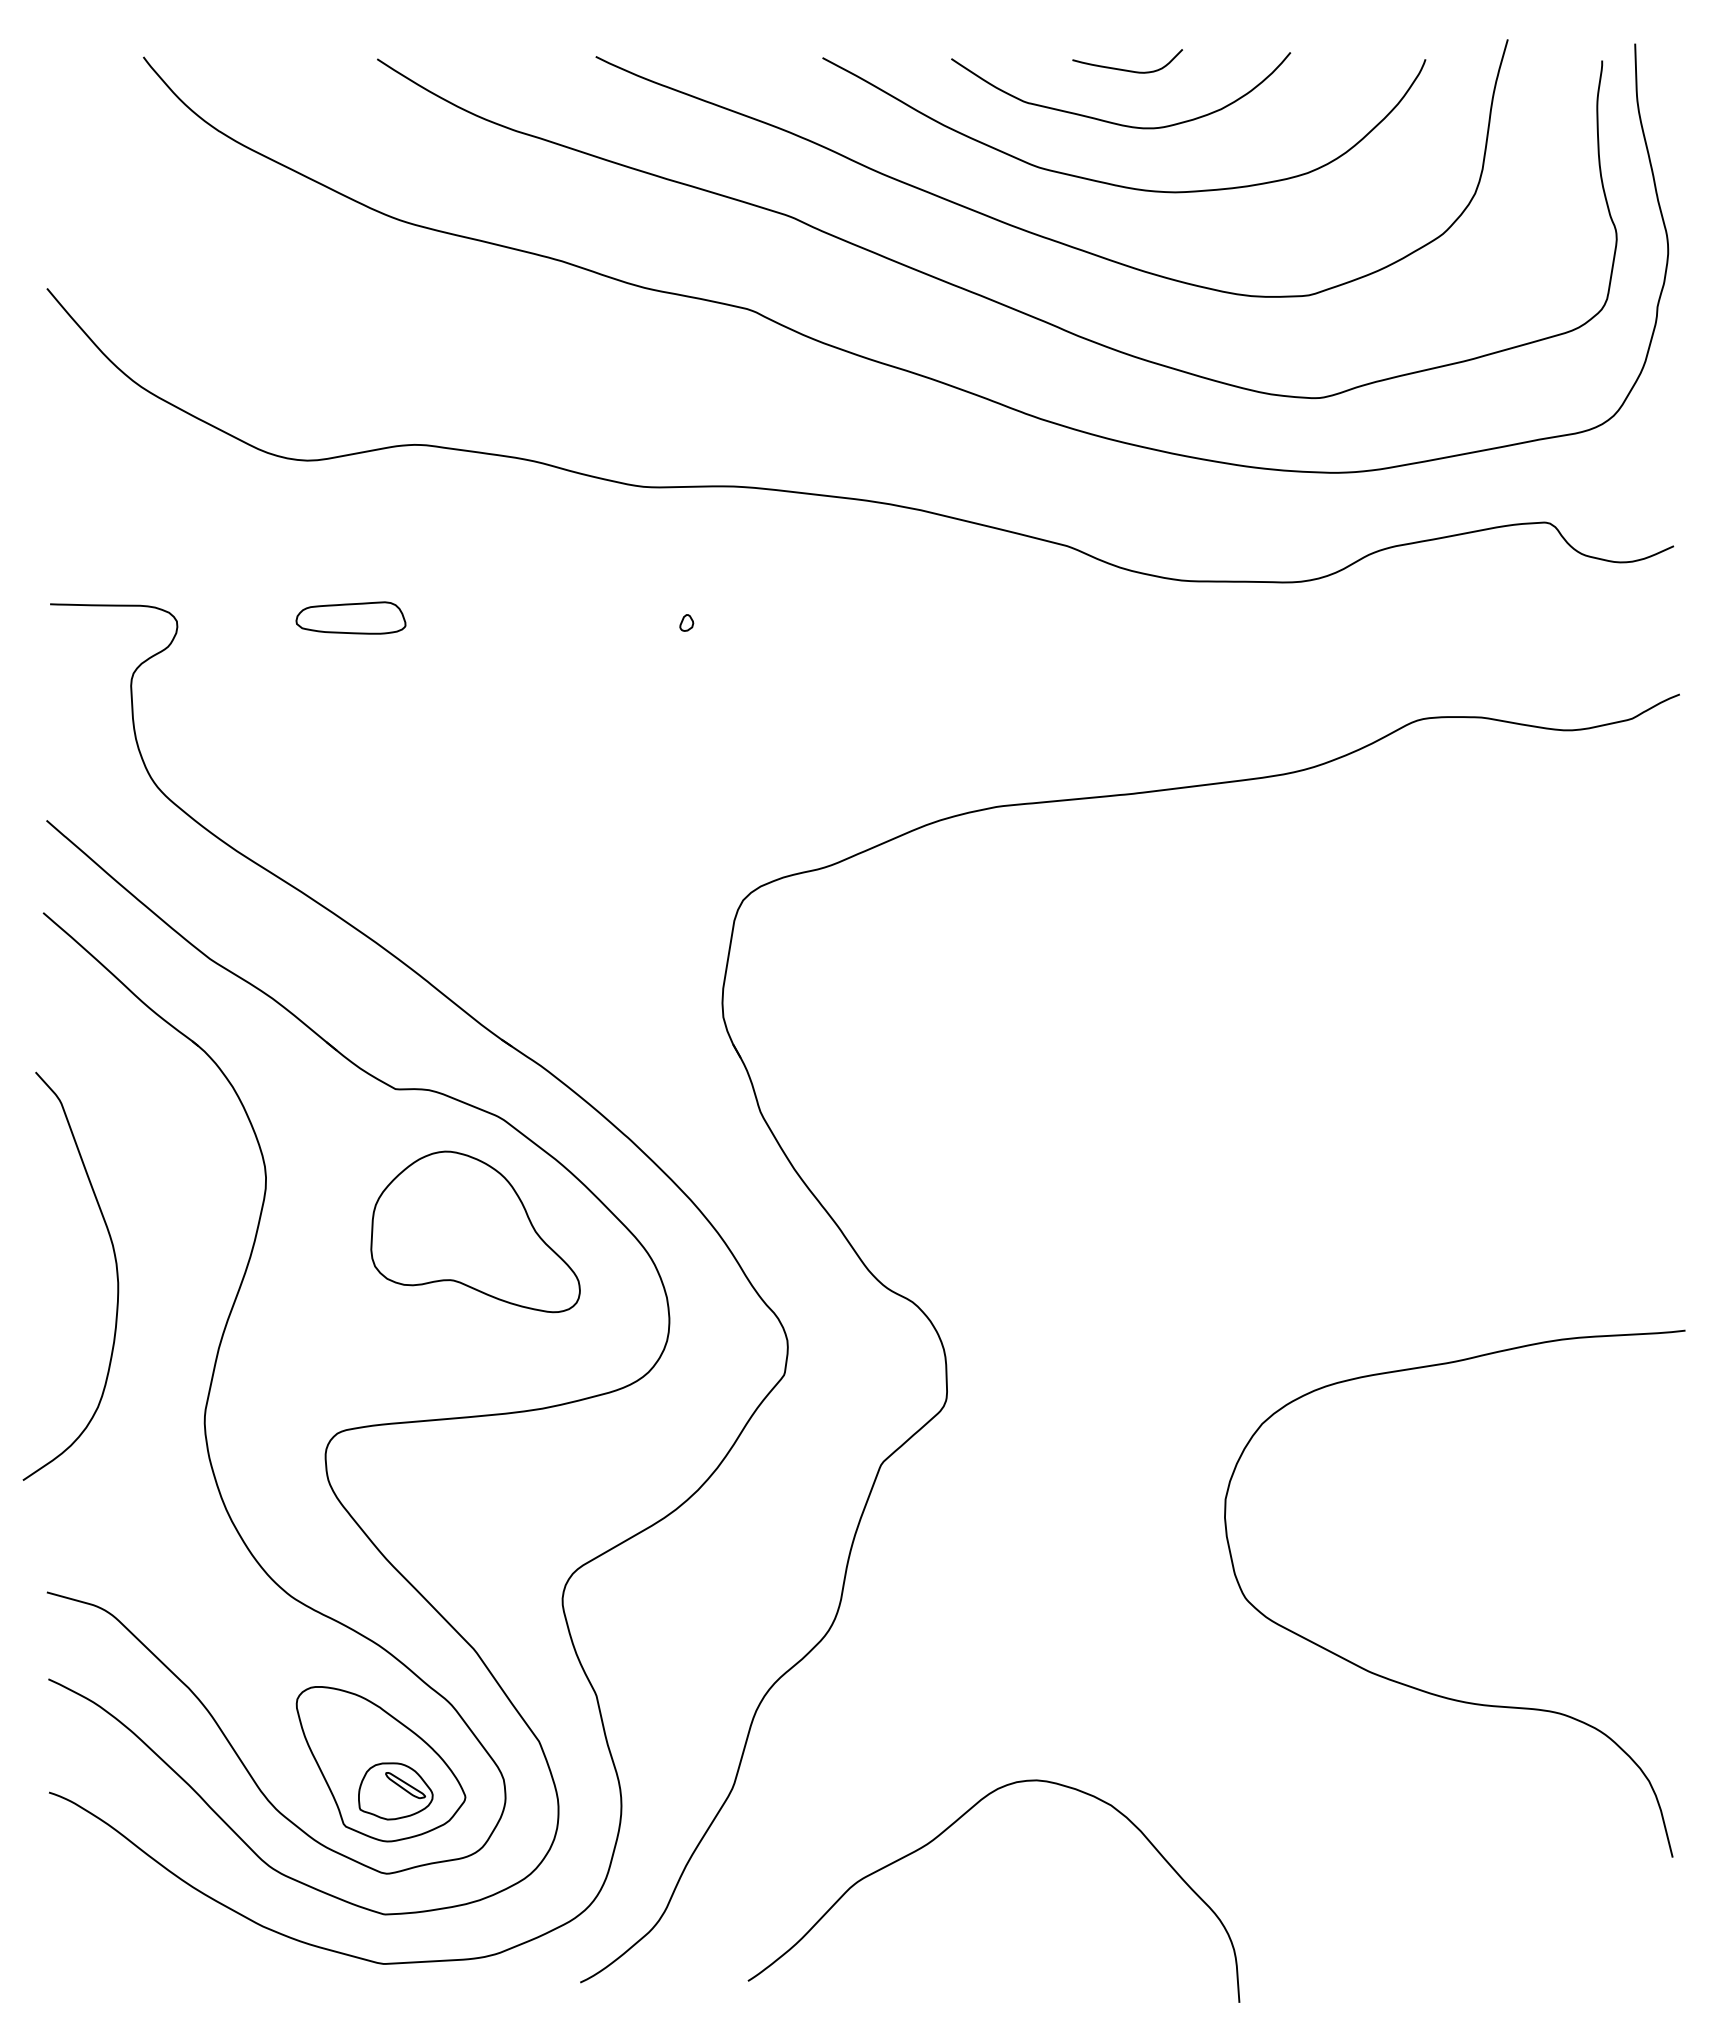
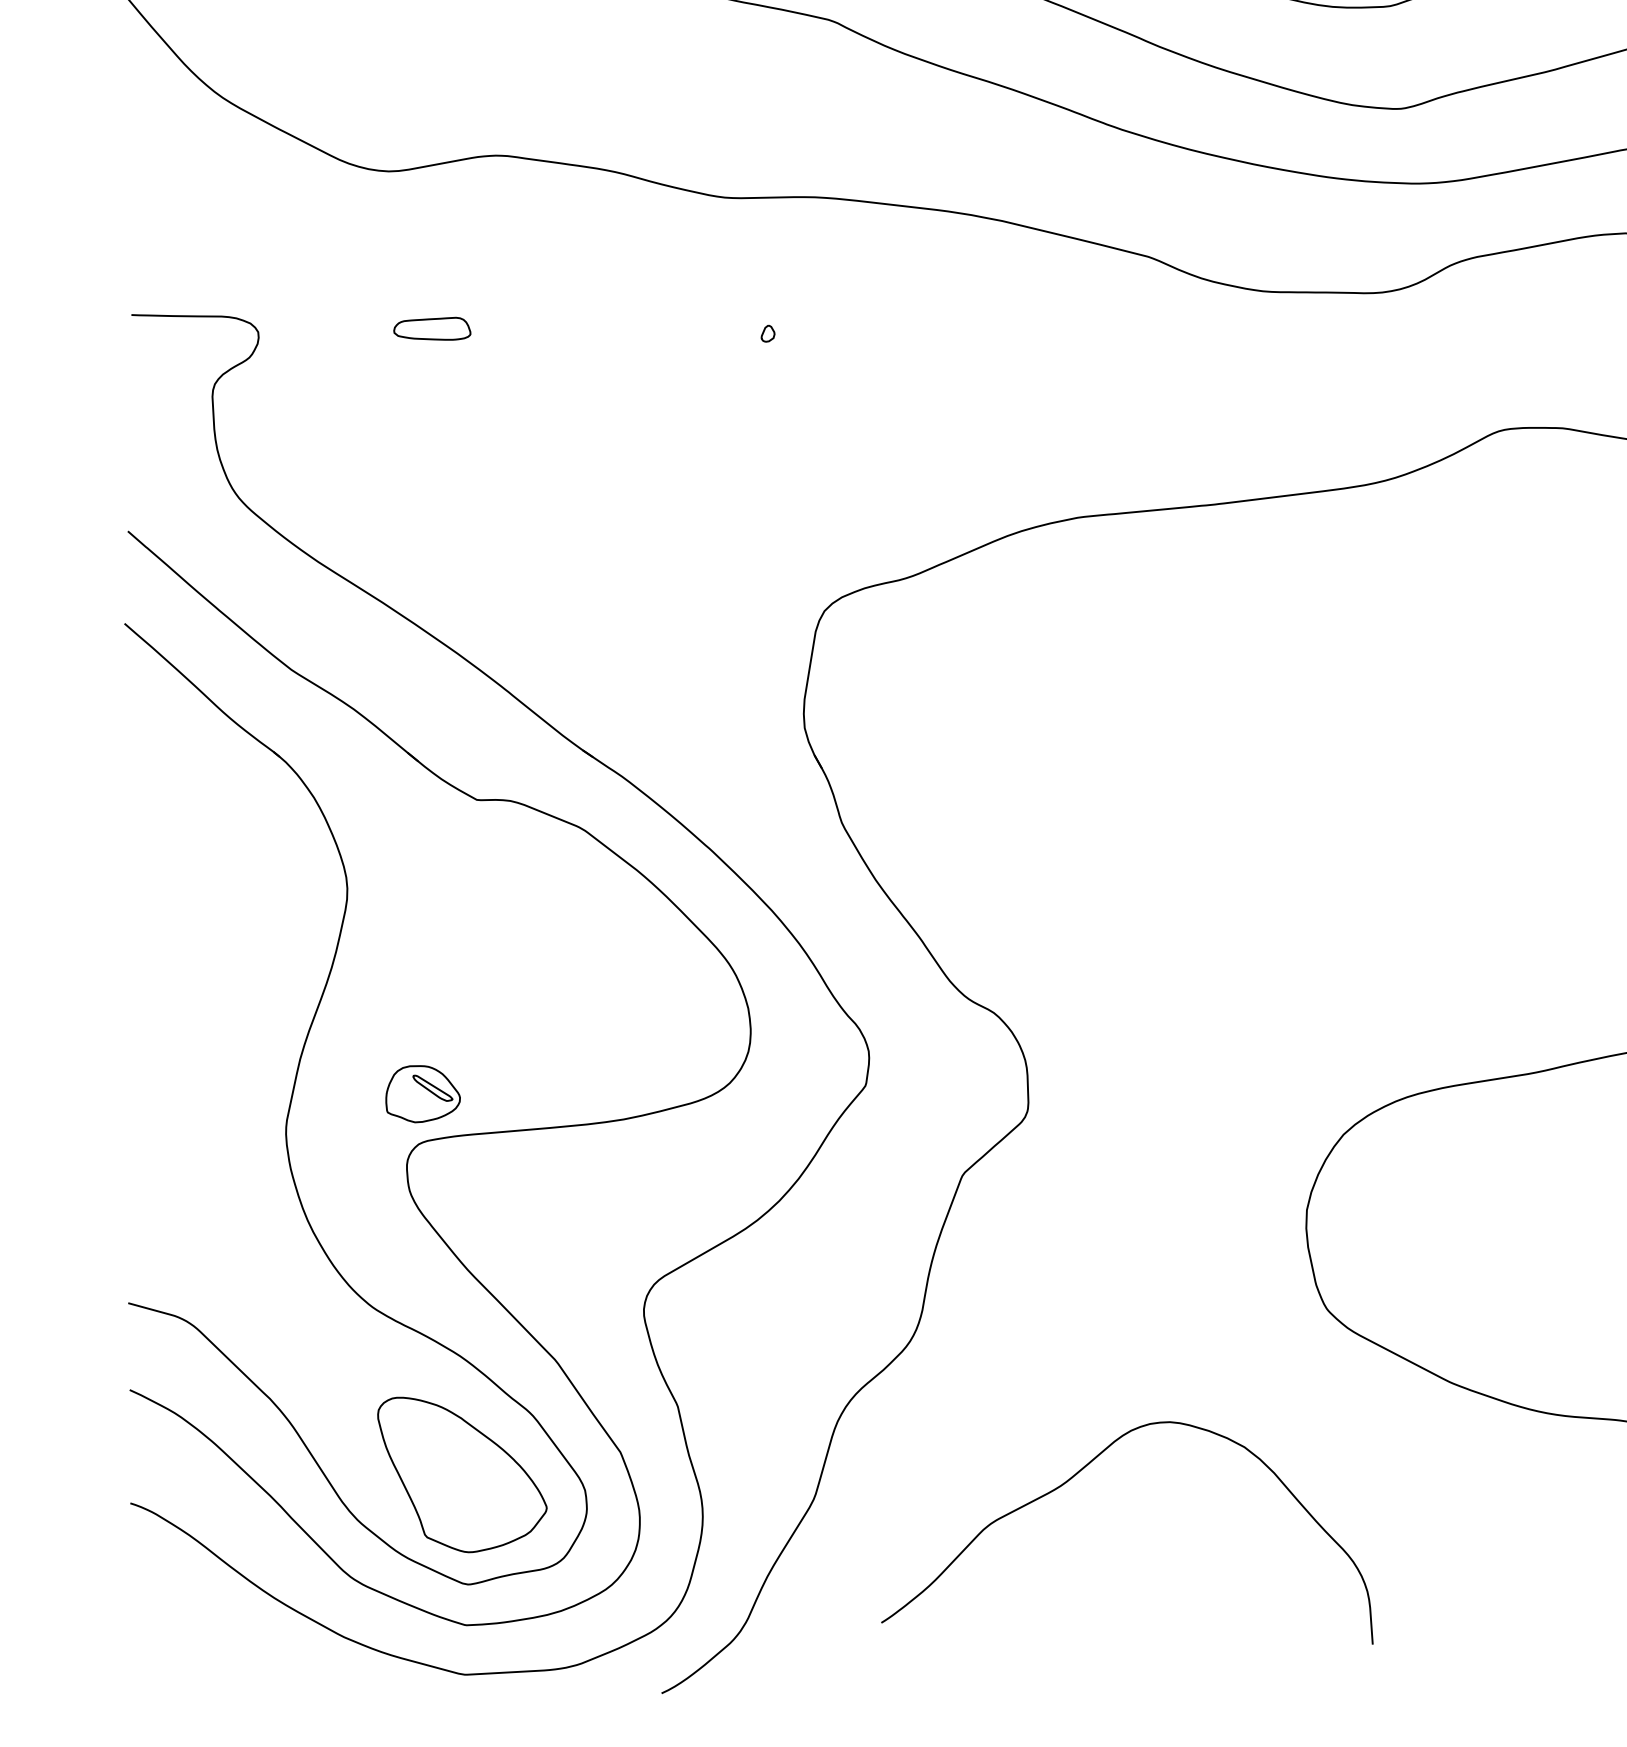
part: (350, 617) -> (431, 328), size x0.7
part: (475, 1231) -> (556, 942), removed
curve: (115, 1266) -> (196, 977), removed
part: (395, 1791) -> (422, 1094), moved
curve: (944, 1832) -> (1077, 1474), moved

